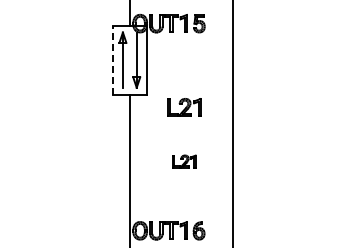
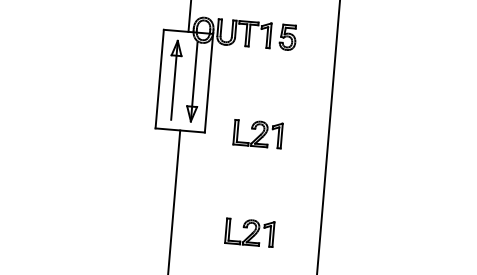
line: (112, 60) -> (159, 79), dashed -> solid
part: (184, 107) -> (258, 133), moved
part: (184, 161) -> (250, 232), size x1.43

